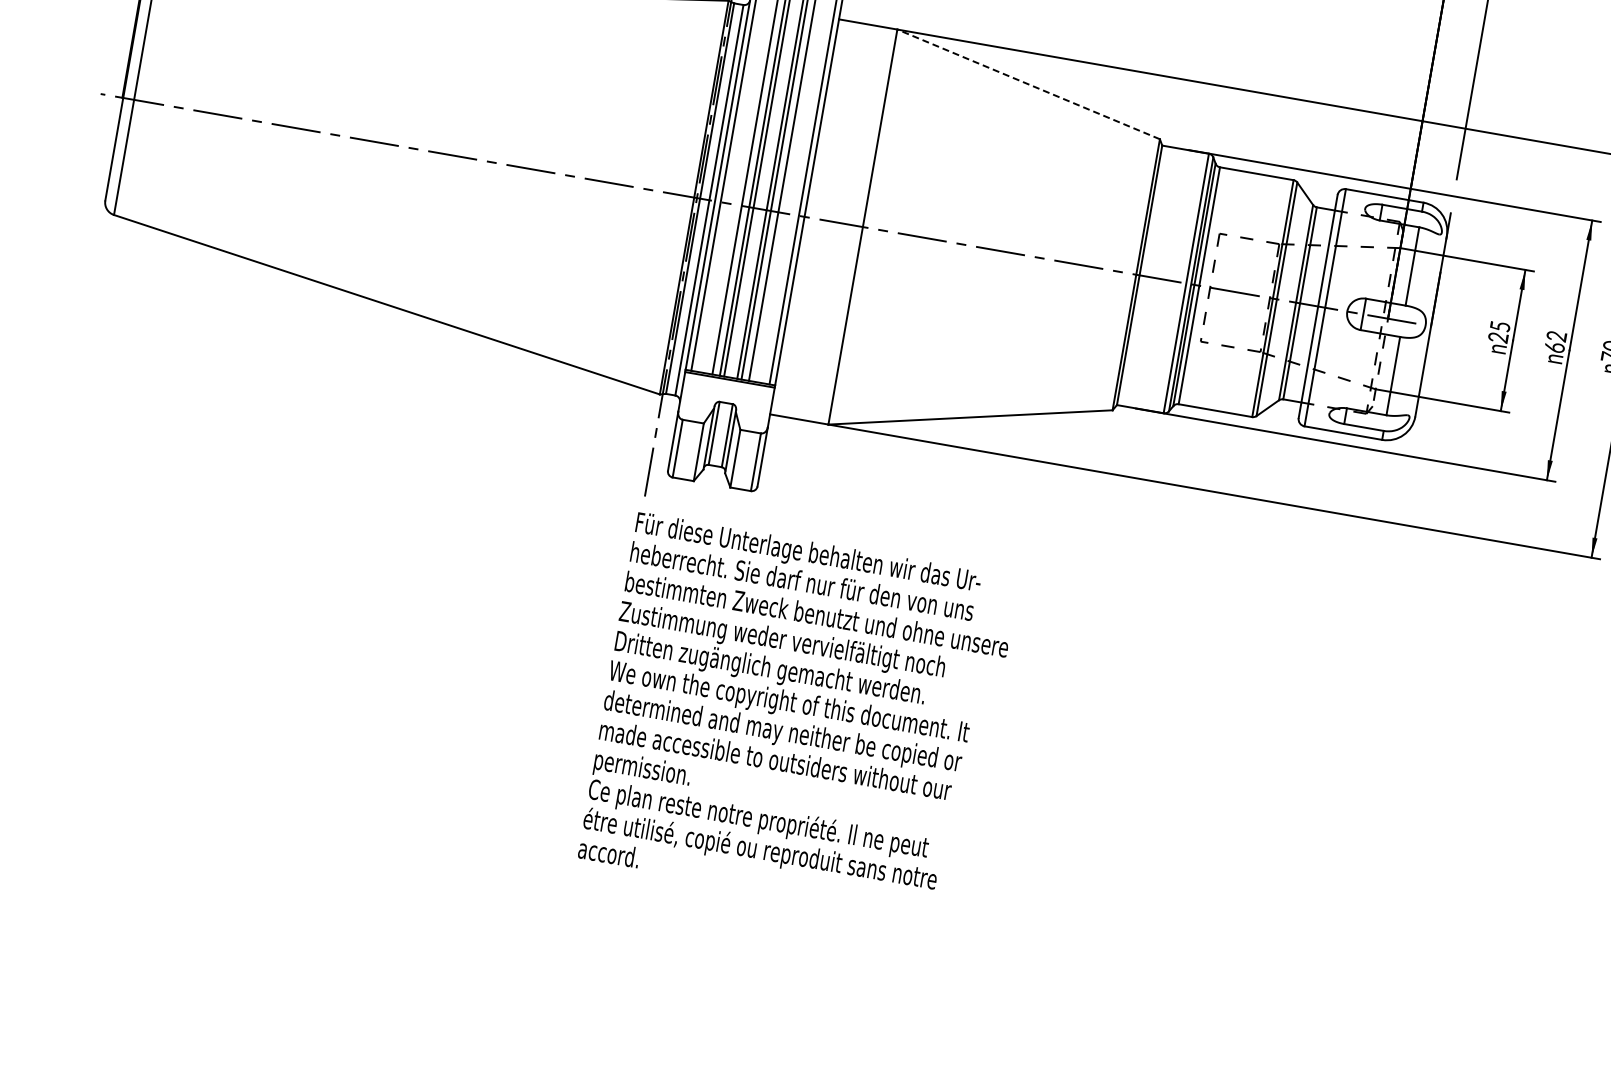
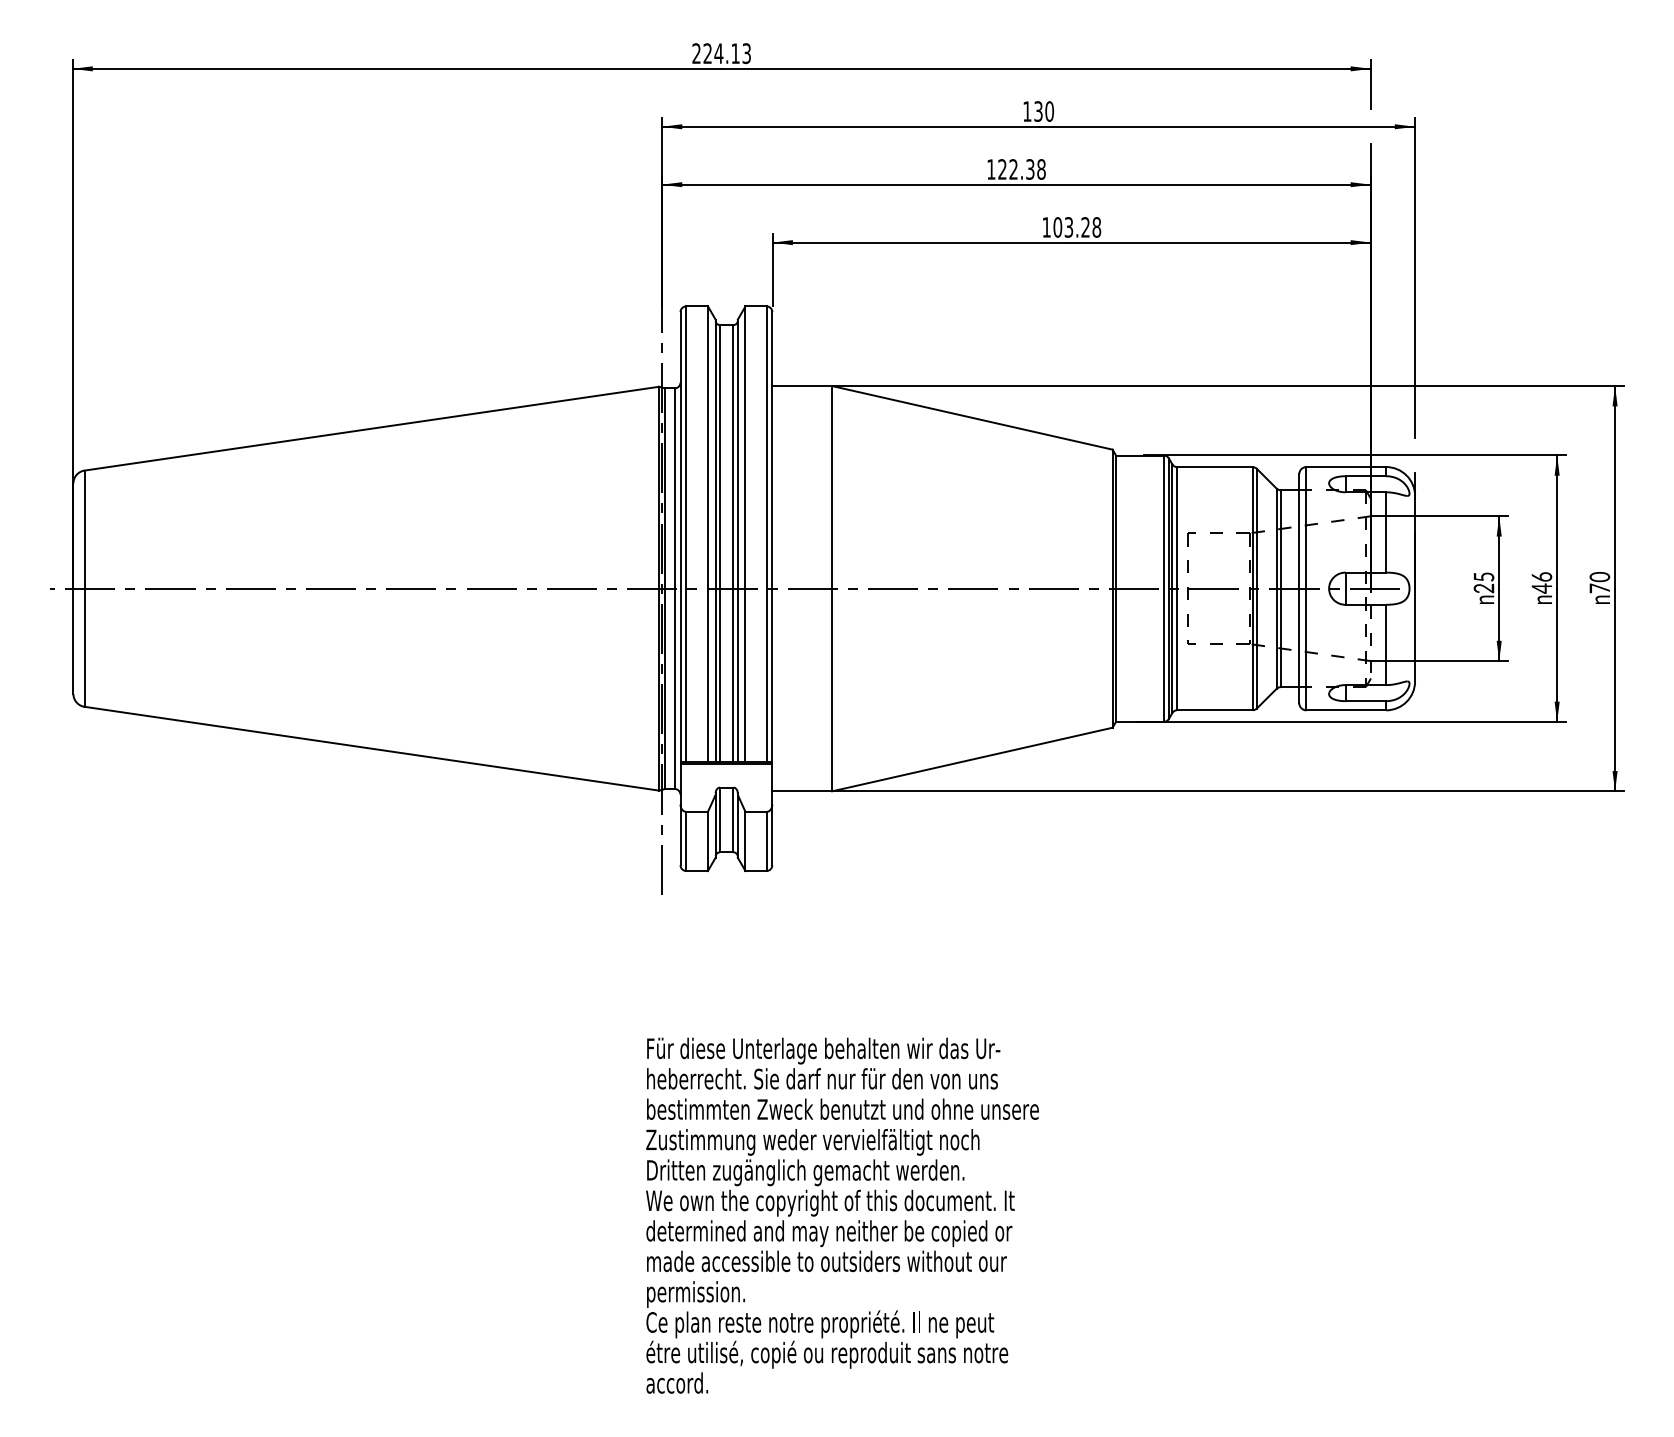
line: (1028, 84) -> (972, 417), dashed -> solid
text: (1555, 341) -> (1541, 582), 62 -> 46
text: (798, 717) -> (842, 1215), moved

